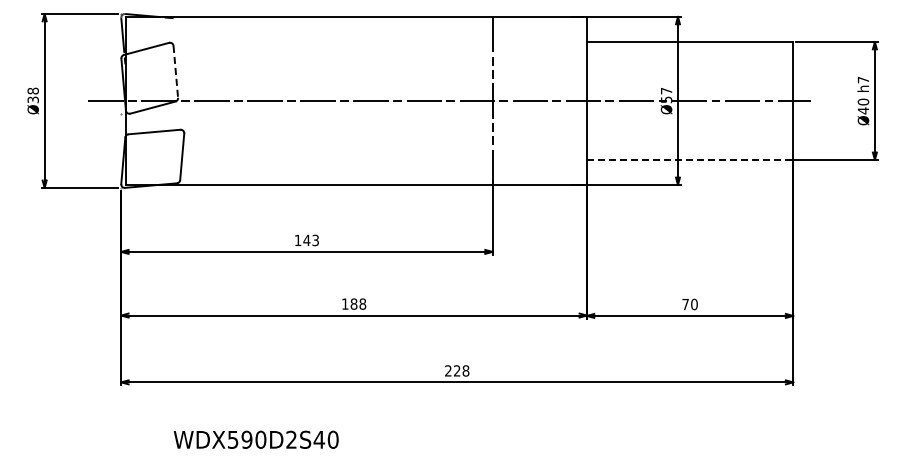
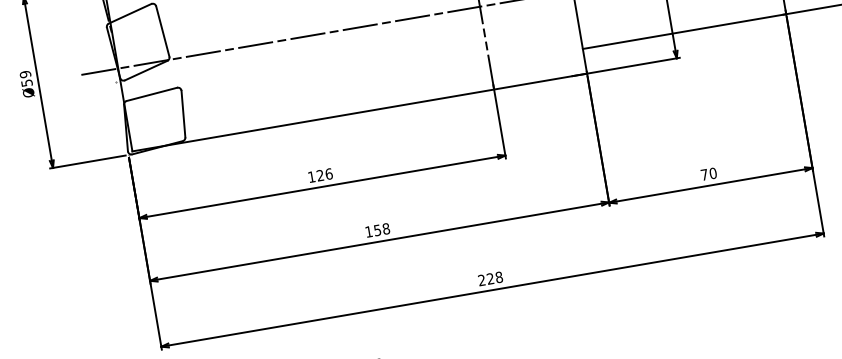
line: (175, 72) -> (162, 32), dashed -> solid
text: (32, 94) -> (25, 77), Ø38 -> Ø59
line: (690, 159) -> (684, 31), dashed -> solid
text: (311, 240) -> (324, 174), 143 -> 126
text: (353, 303) -> (376, 229), 188 -> 158

